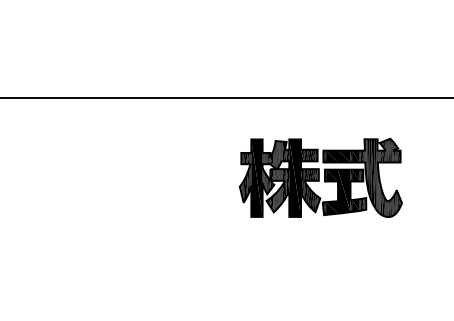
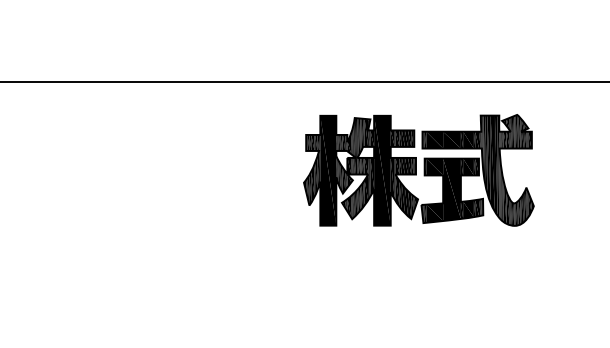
part: (320, 177) -> (418, 169), moved

